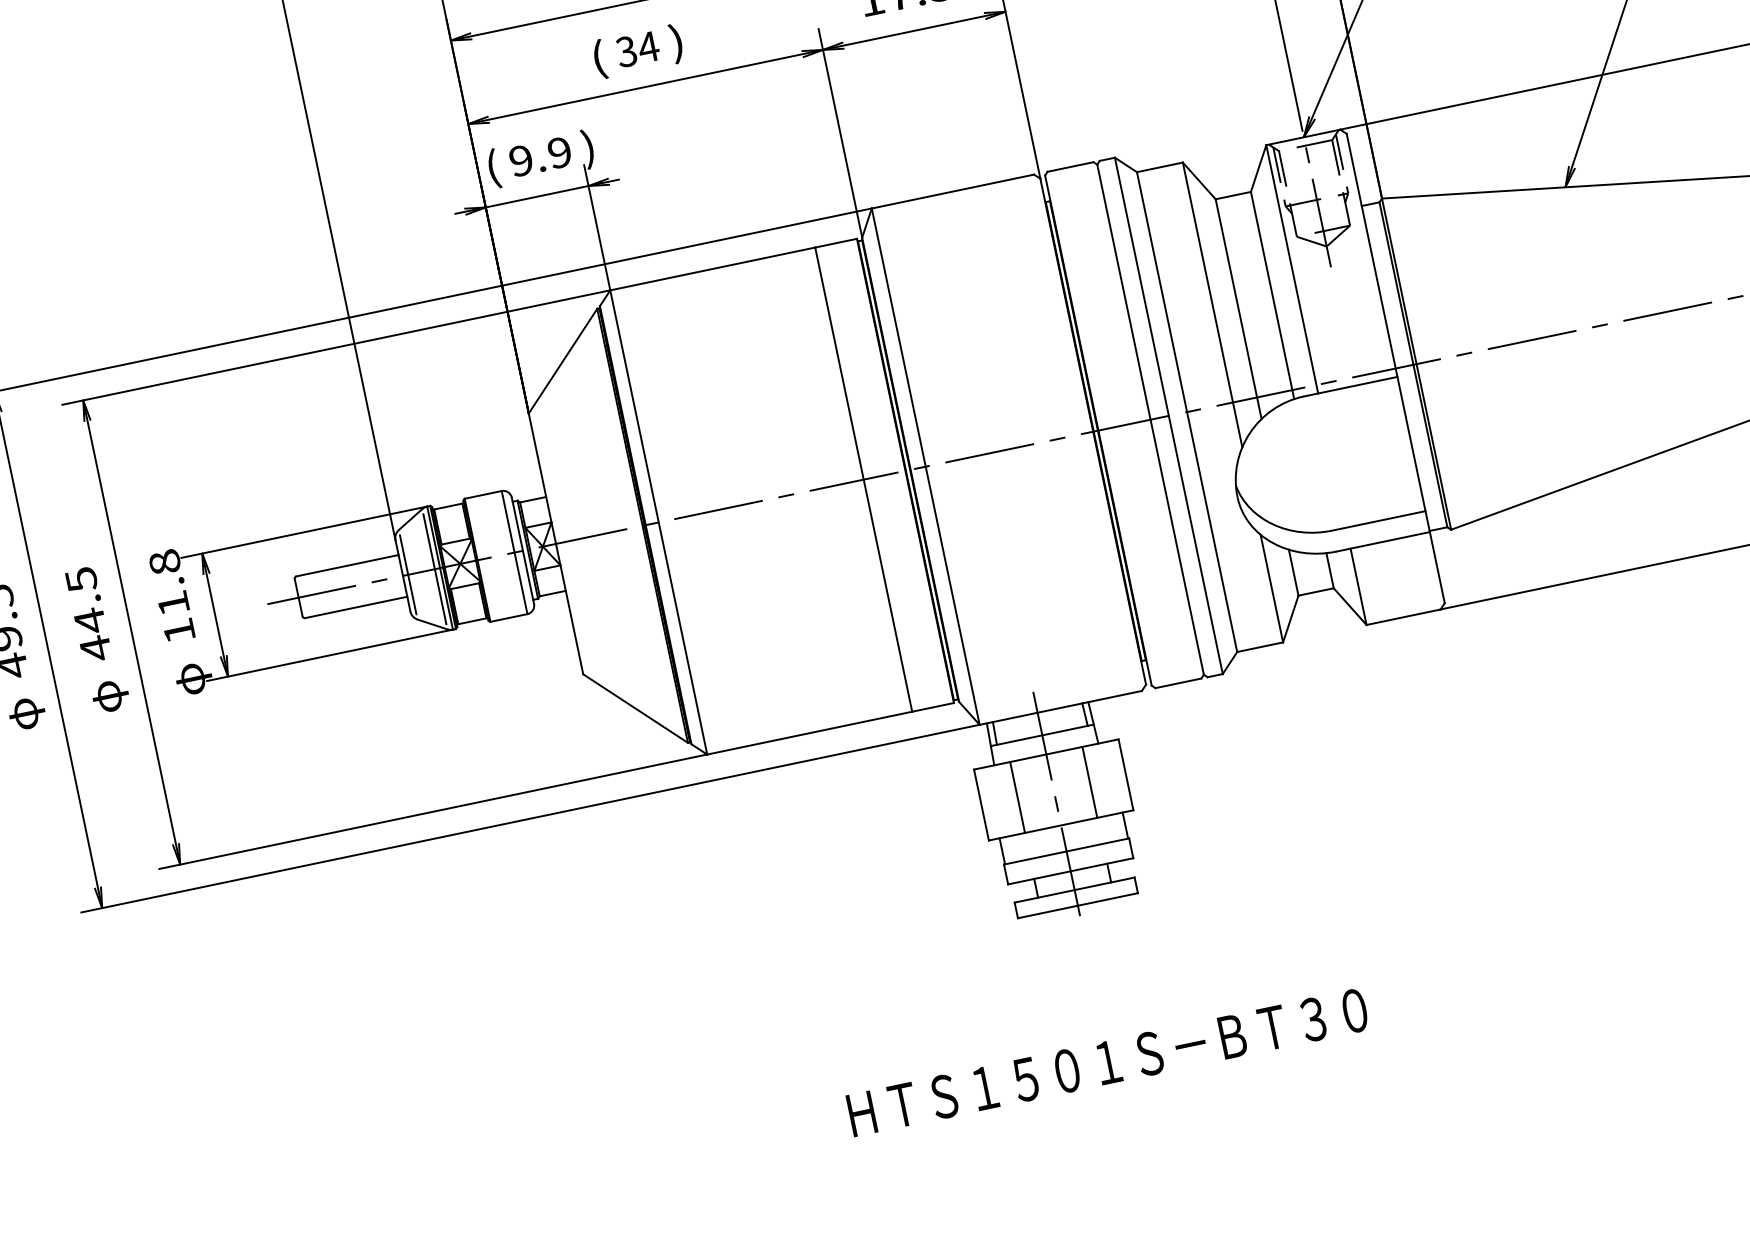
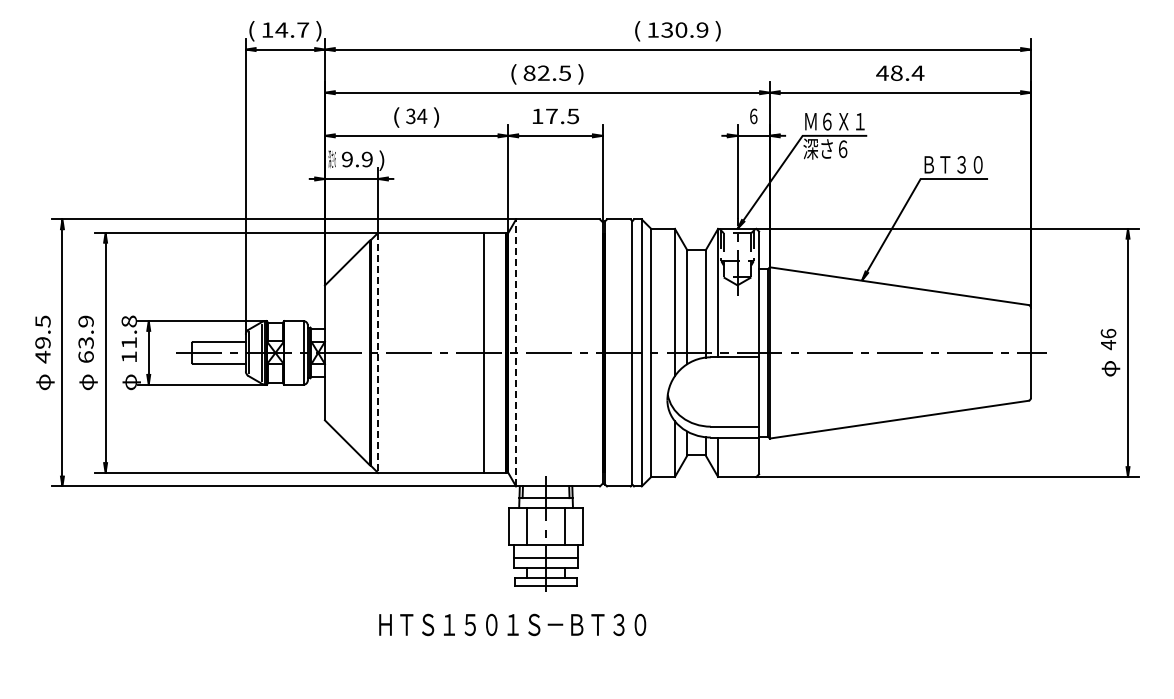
text: (490, 169) -> (331, 160), ( -> 深さ６
line: (926, 465) -> (516, 352), solid -> dashed
line: (659, 521) -> (378, 352), solid -> dashed
text: (87, 614) -> (85, 339), 44.5 -> 63.9
text: (1107, 1061) -> (512, 624), moved

